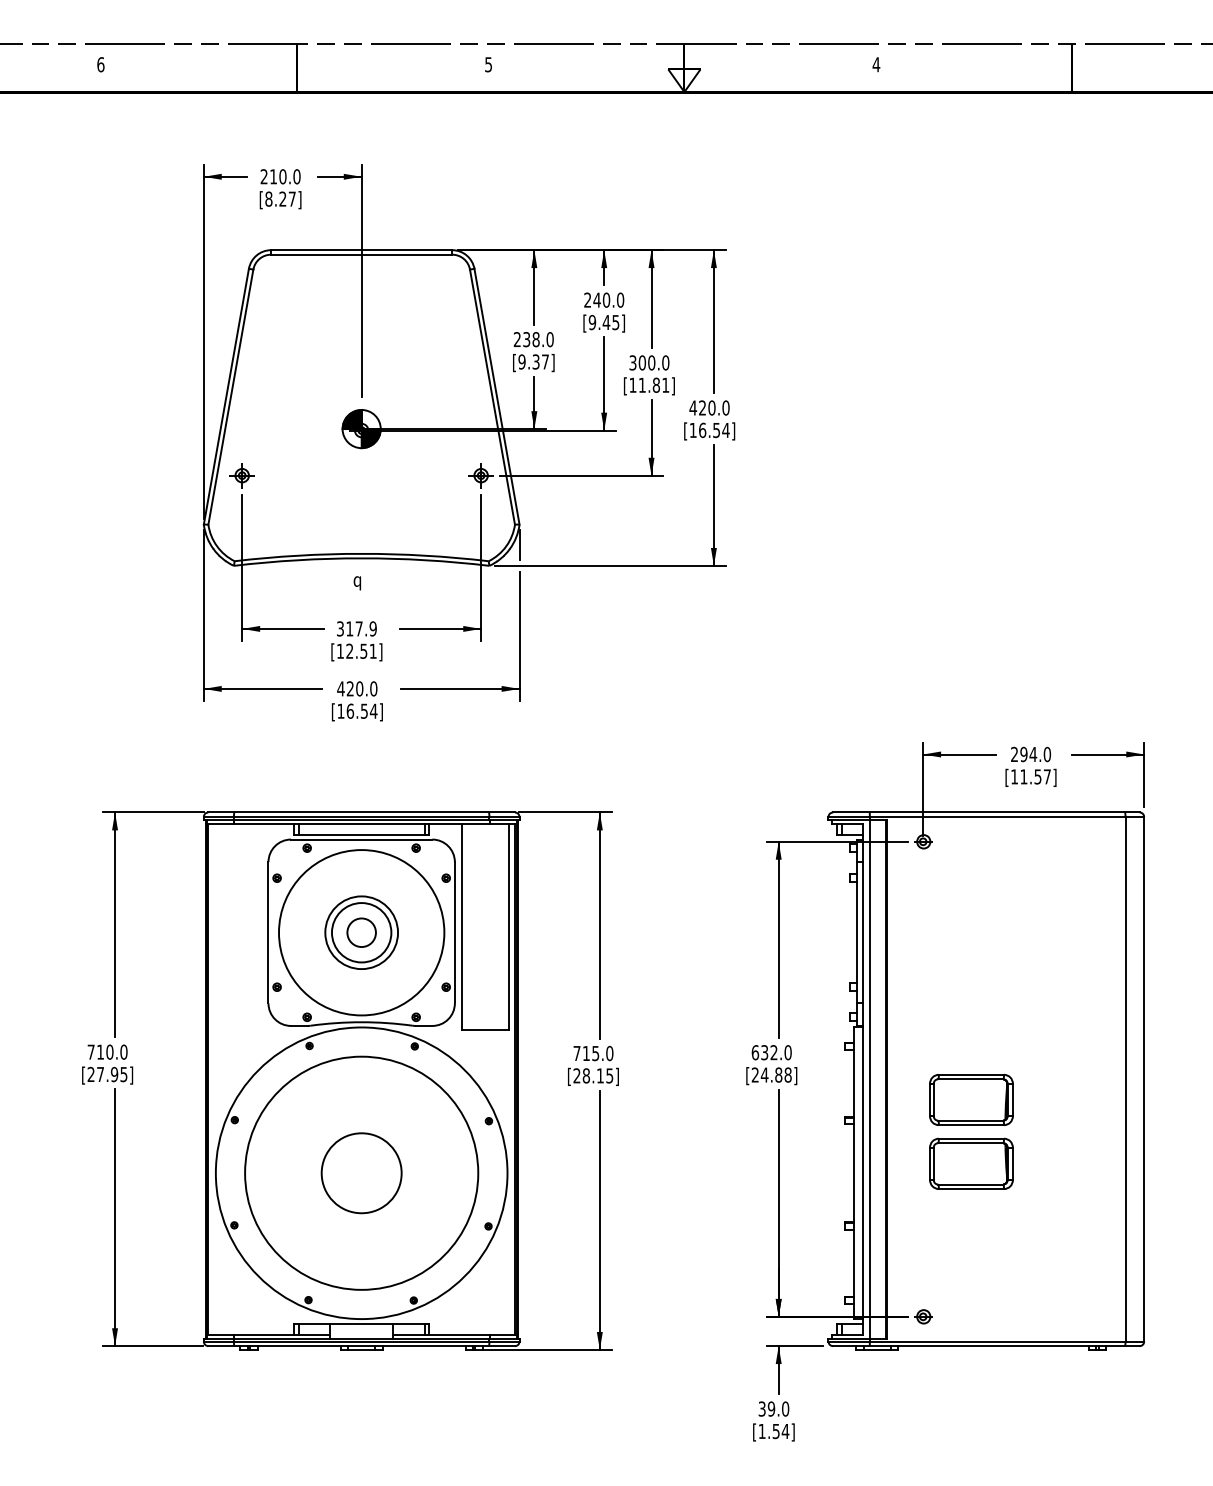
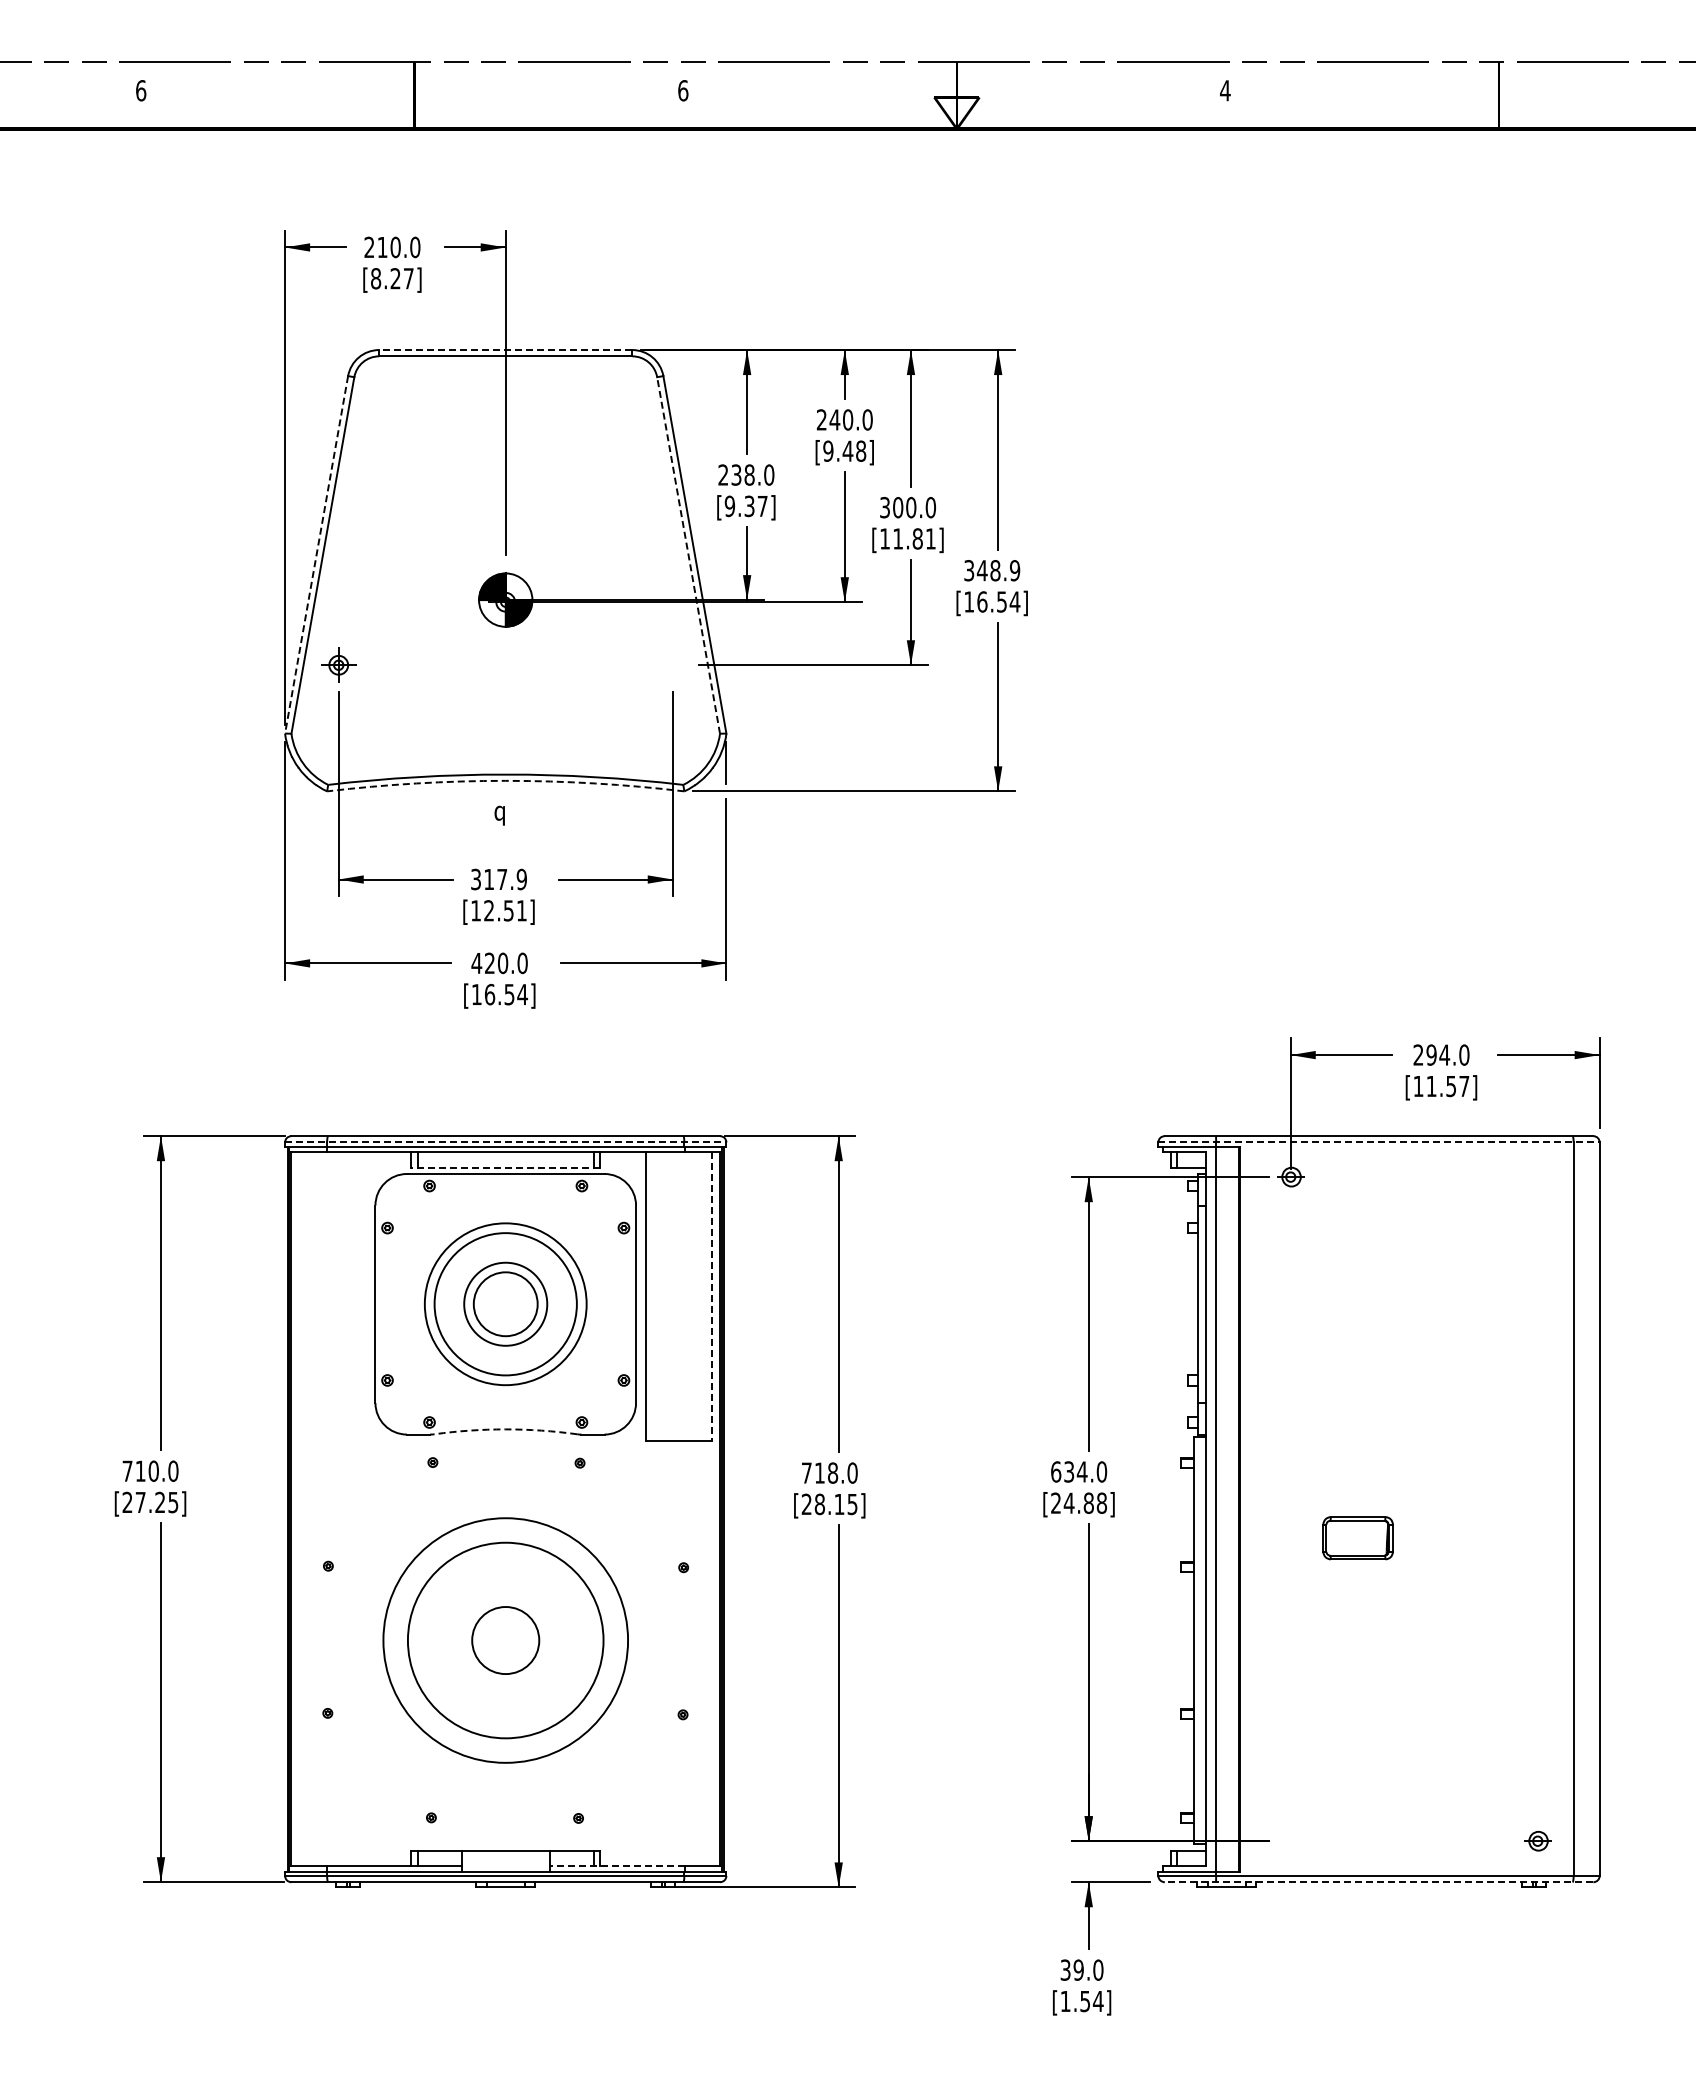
text: (488, 64) -> (683, 90), 5 -> 6
line: (361, 250) -> (505, 350), solid -> dashed
text: (616, 322) -> (861, 450), [9.45] -> [9.48]
line: (492, 396) -> (688, 554), solid -> dashed
line: (226, 397) -> (316, 555), solid -> dashed
text: (709, 407) -> (991, 570), 420.0 -> 348.9
part: (480, 475) -> (672, 664), removed
arc: (361, 558) -> (505, 780), solid -> dashed
line: (361, 817) -> (505, 1142), solid -> dashed
line: (986, 817) -> (1379, 1142), solid -> dashed
line: (361, 834) -> (505, 1167), solid -> dashed
line: (509, 927) -> (712, 1296), solid -> dashed
circle: (361, 932) -> (505, 1303), size x0.7
circle: (361, 932) -> (505, 1304), size x1.4
circle: (361, 932) -> (505, 1304), size x1.6
arc: (361, 1022) -> (505, 1429), solid -> dashed
text: (773, 1052) -> (1081, 1471), 632.0 -> 634.0
text: (596, 1053) -> (833, 1472), 715.0 -> 718.0
text: (114, 1074) -> (160, 1502), [27.95] -> [27.25]
part: (970, 1100) -> (1357, 1538), size x0.6
part: (970, 1163) -> (1357, 1627), removed
circle: (361, 1173) -> (505, 1640), size x0.6
circle: (361, 1173) -> (505, 1640), size x0.6
circle: (361, 1173) -> (505, 1640), size x0.6
part: (923, 1317) -> (1537, 1841), moved
line: (440, 1334) -> (616, 1866), solid -> dashed
line: (985, 1346) -> (1378, 1882), solid -> dashed

